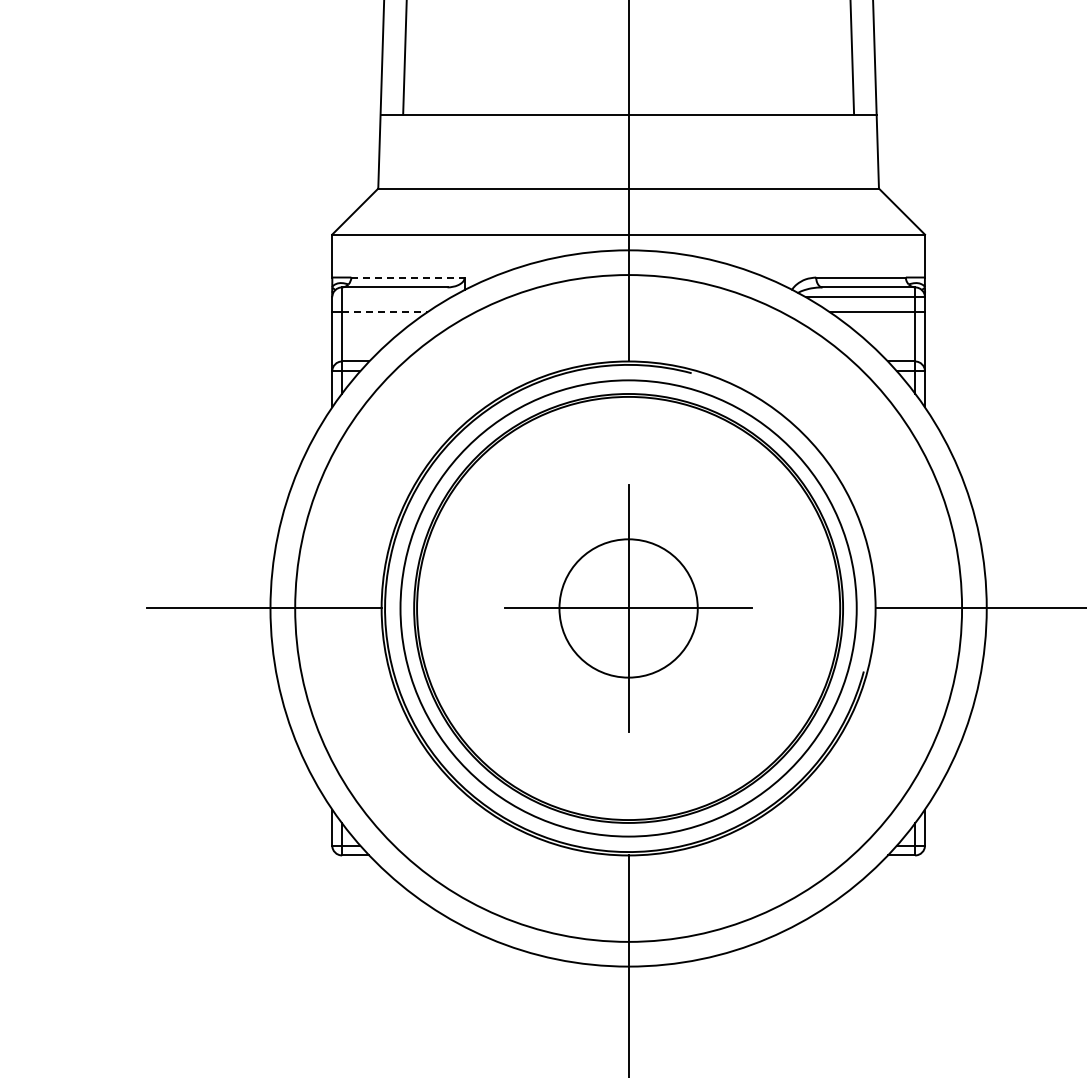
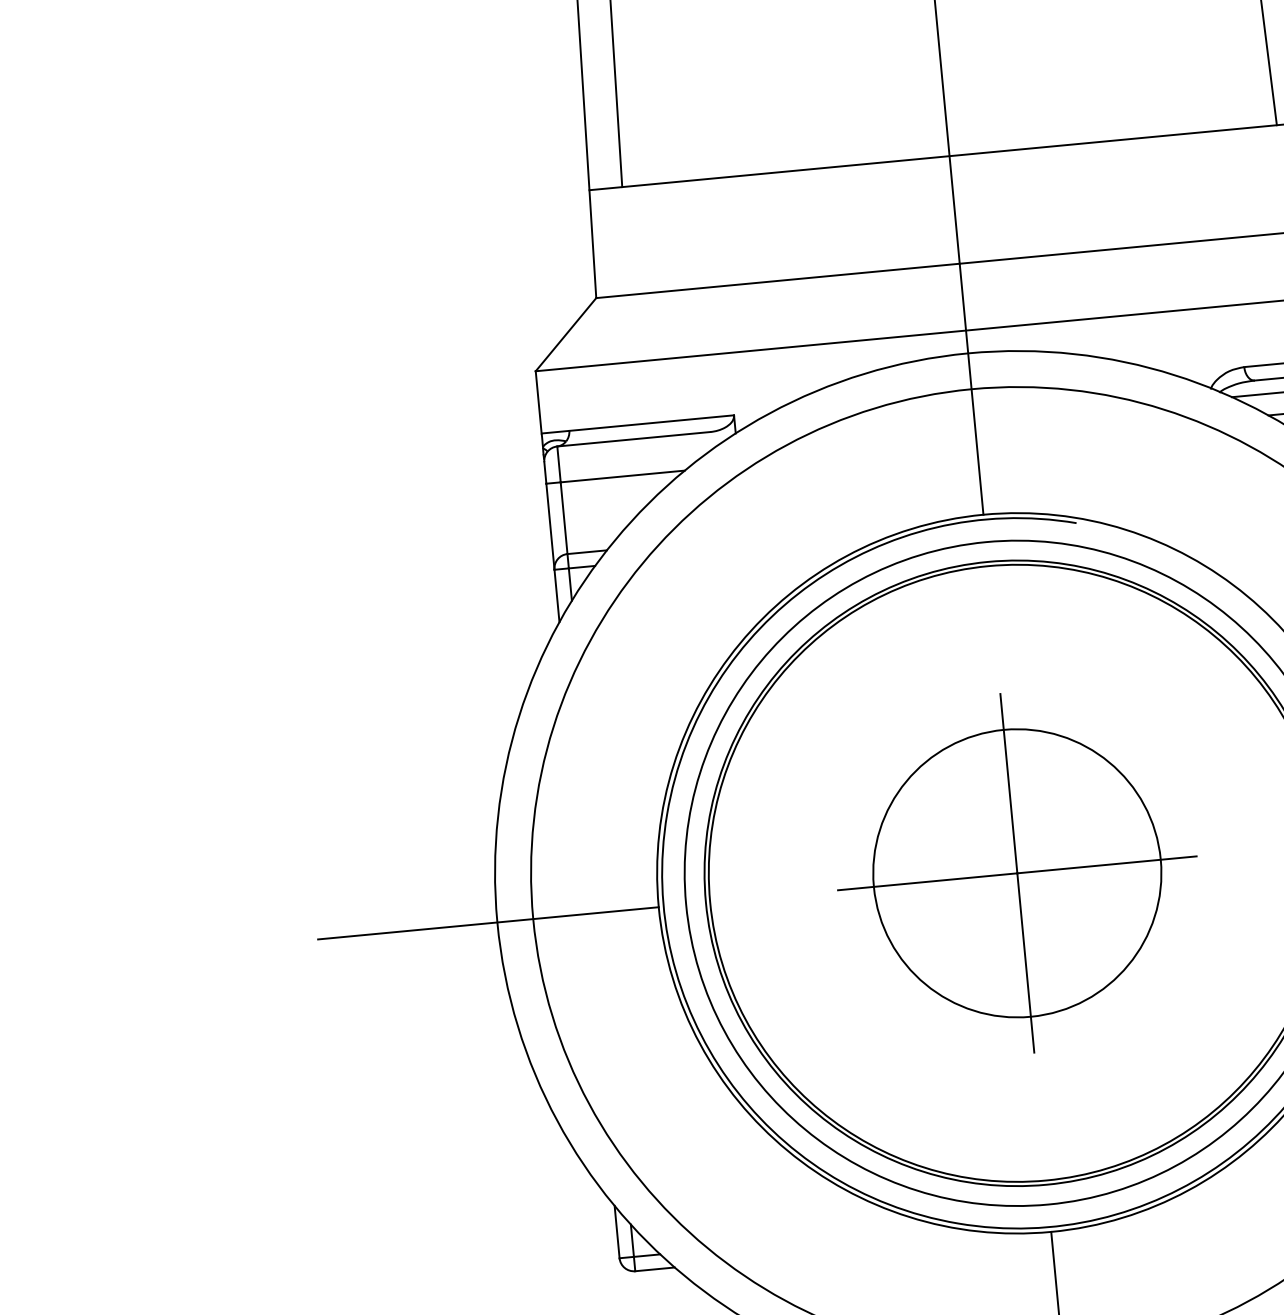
line: (408, 277) -> (652, 423), dashed -> solid
line: (384, 312) -> (622, 477), dashed -> solid
circle: (628, 608) -> (1017, 873), size x1.43

